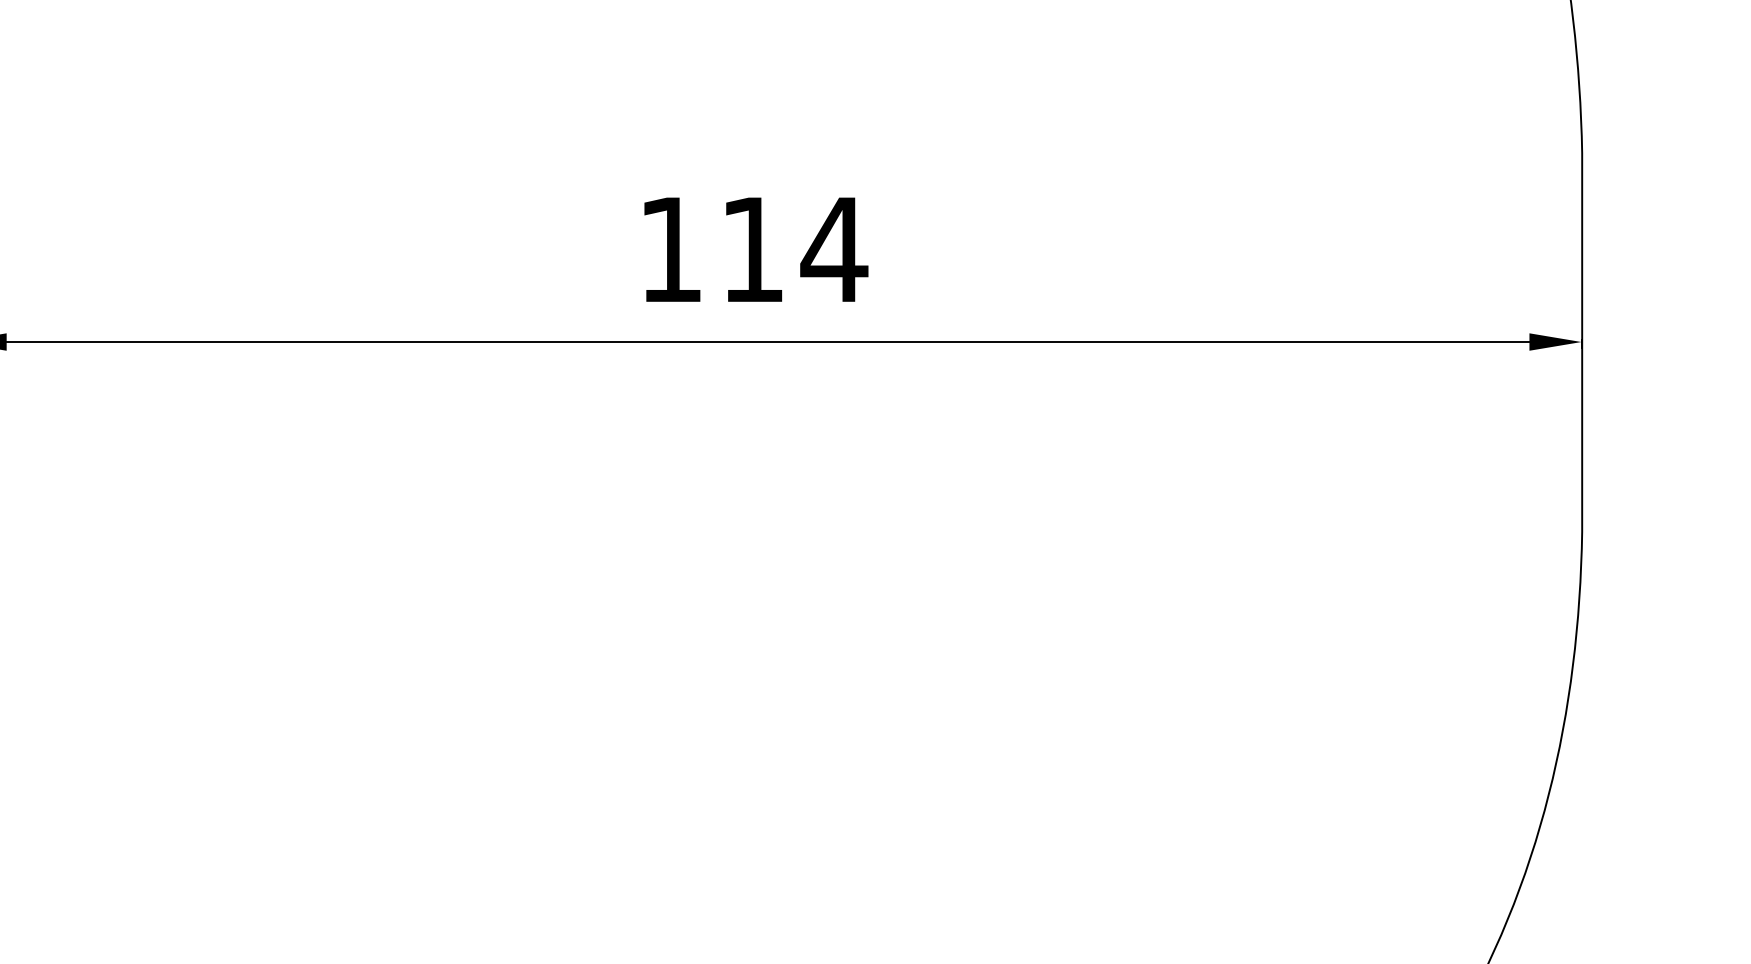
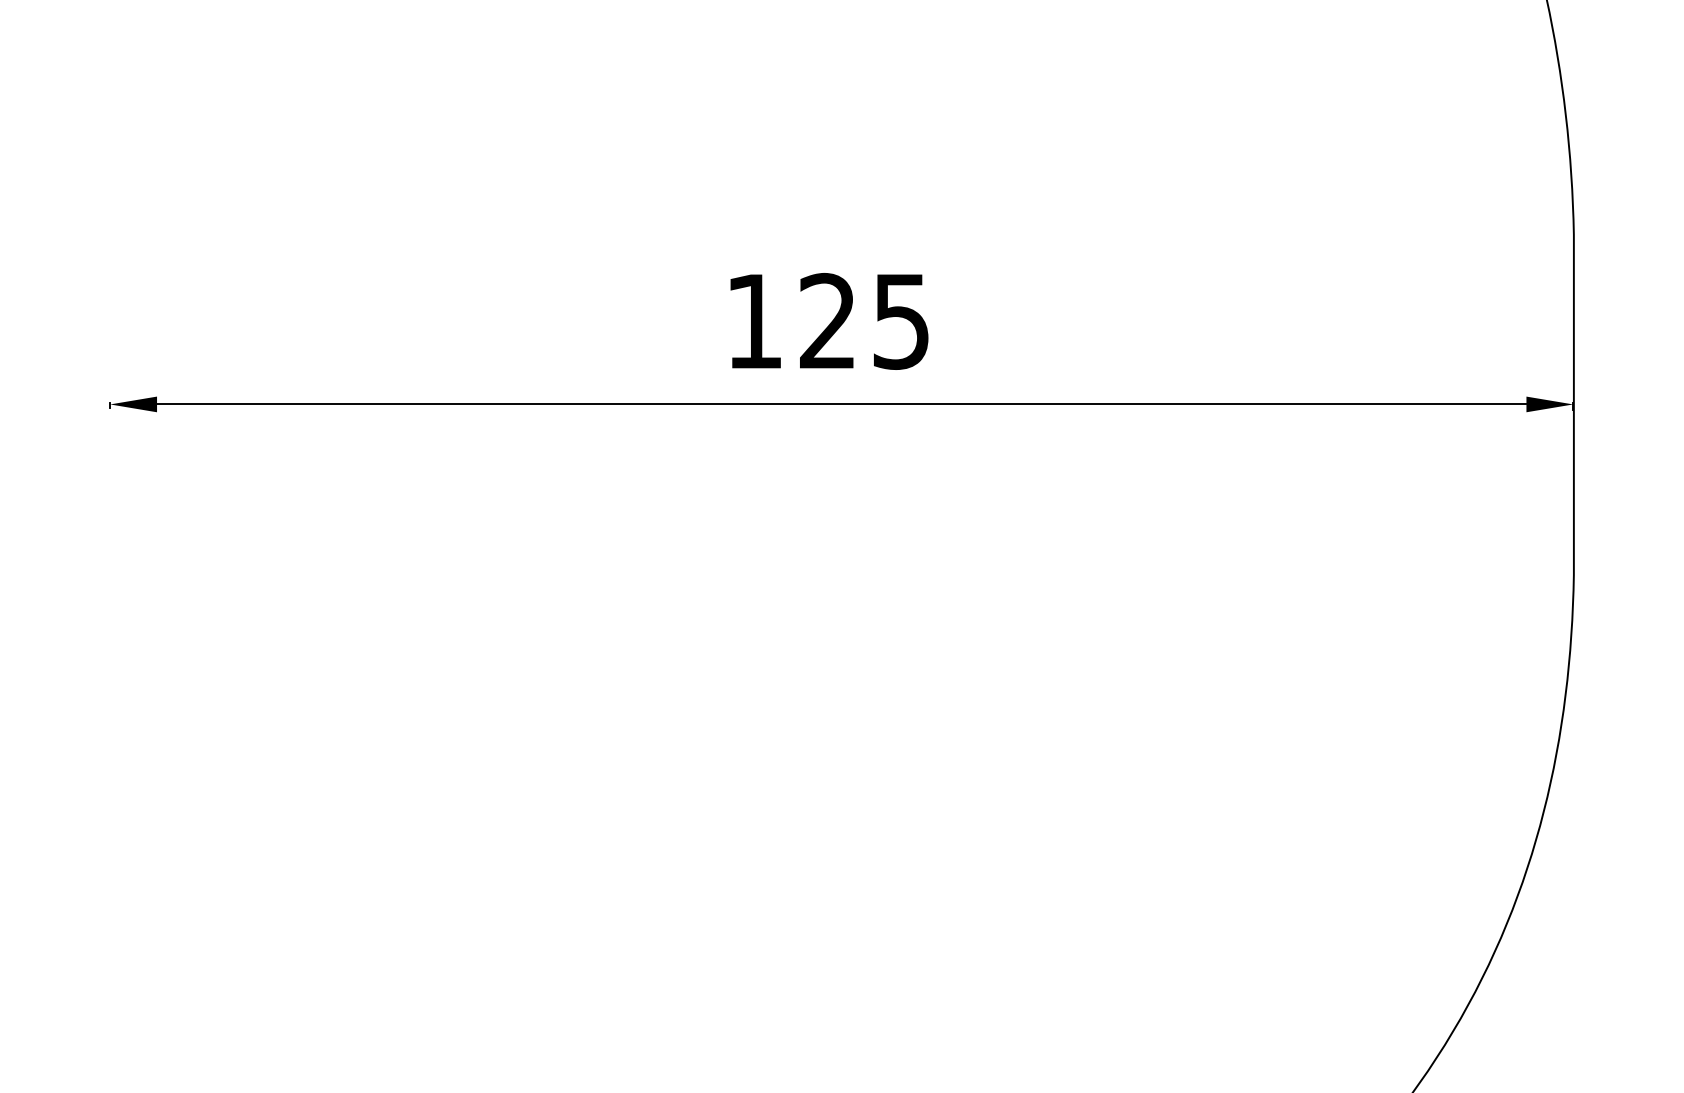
text: (794, 249) -> (865, 321), 114 -> 125

